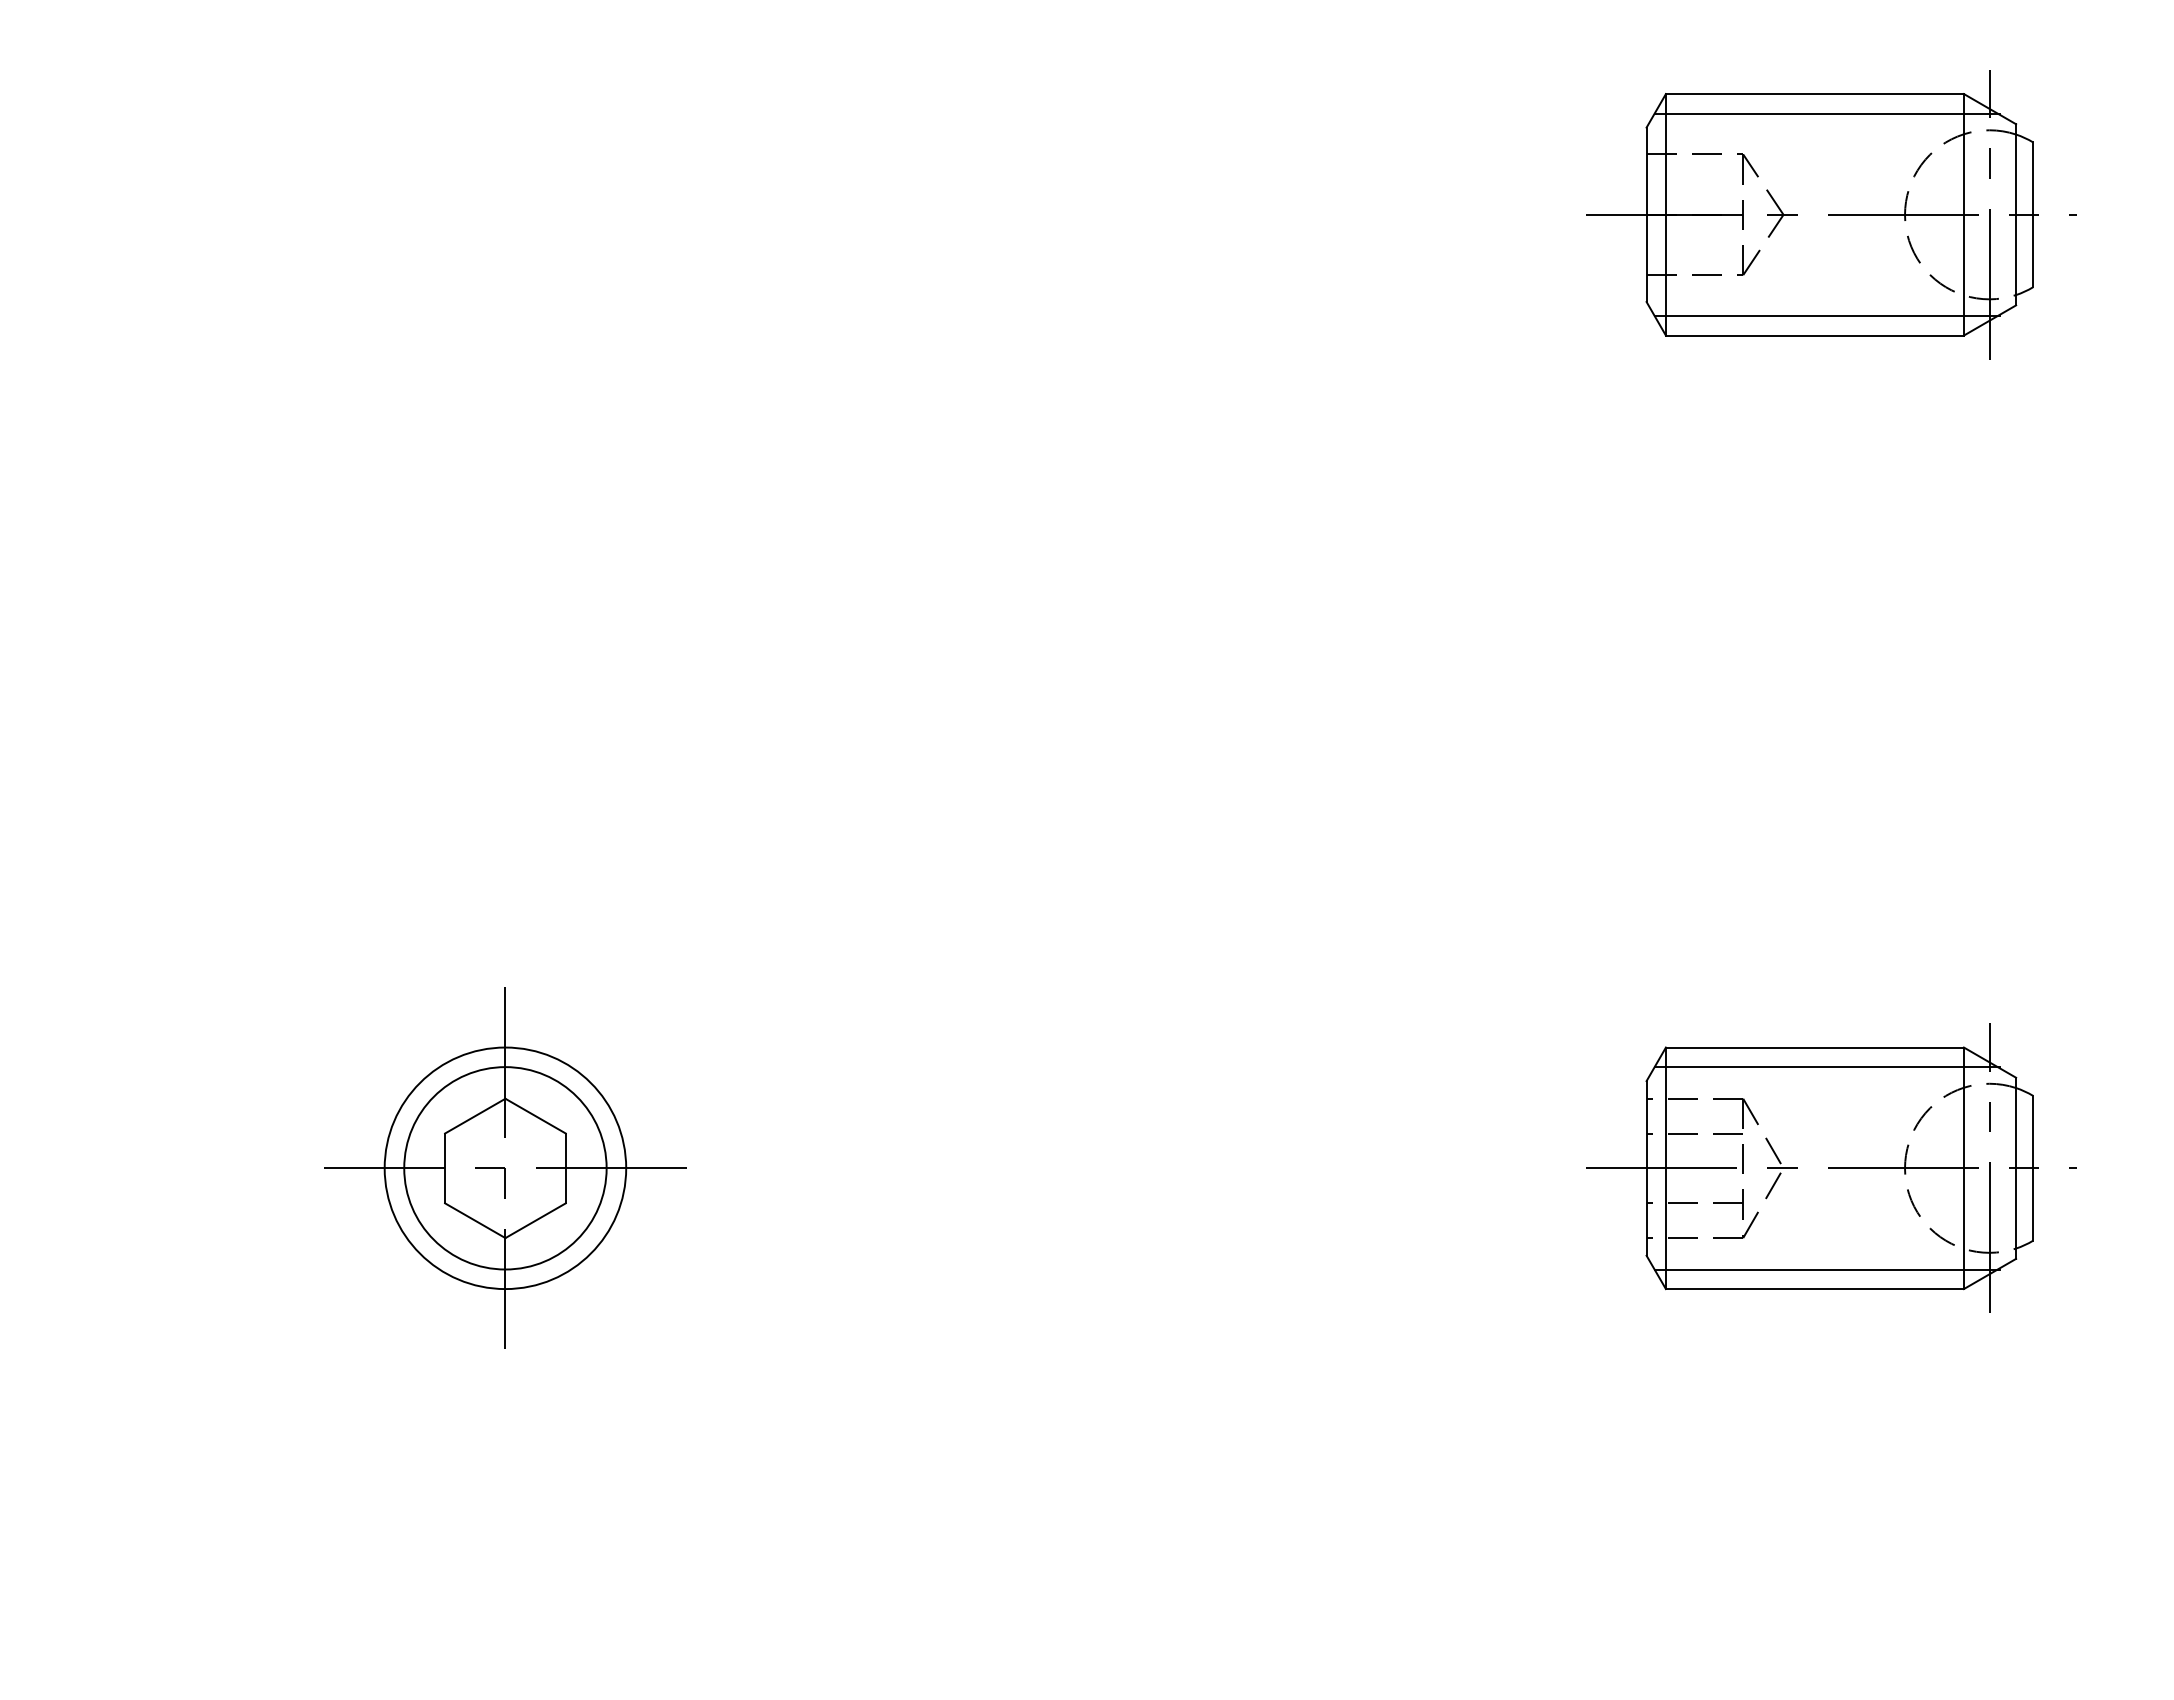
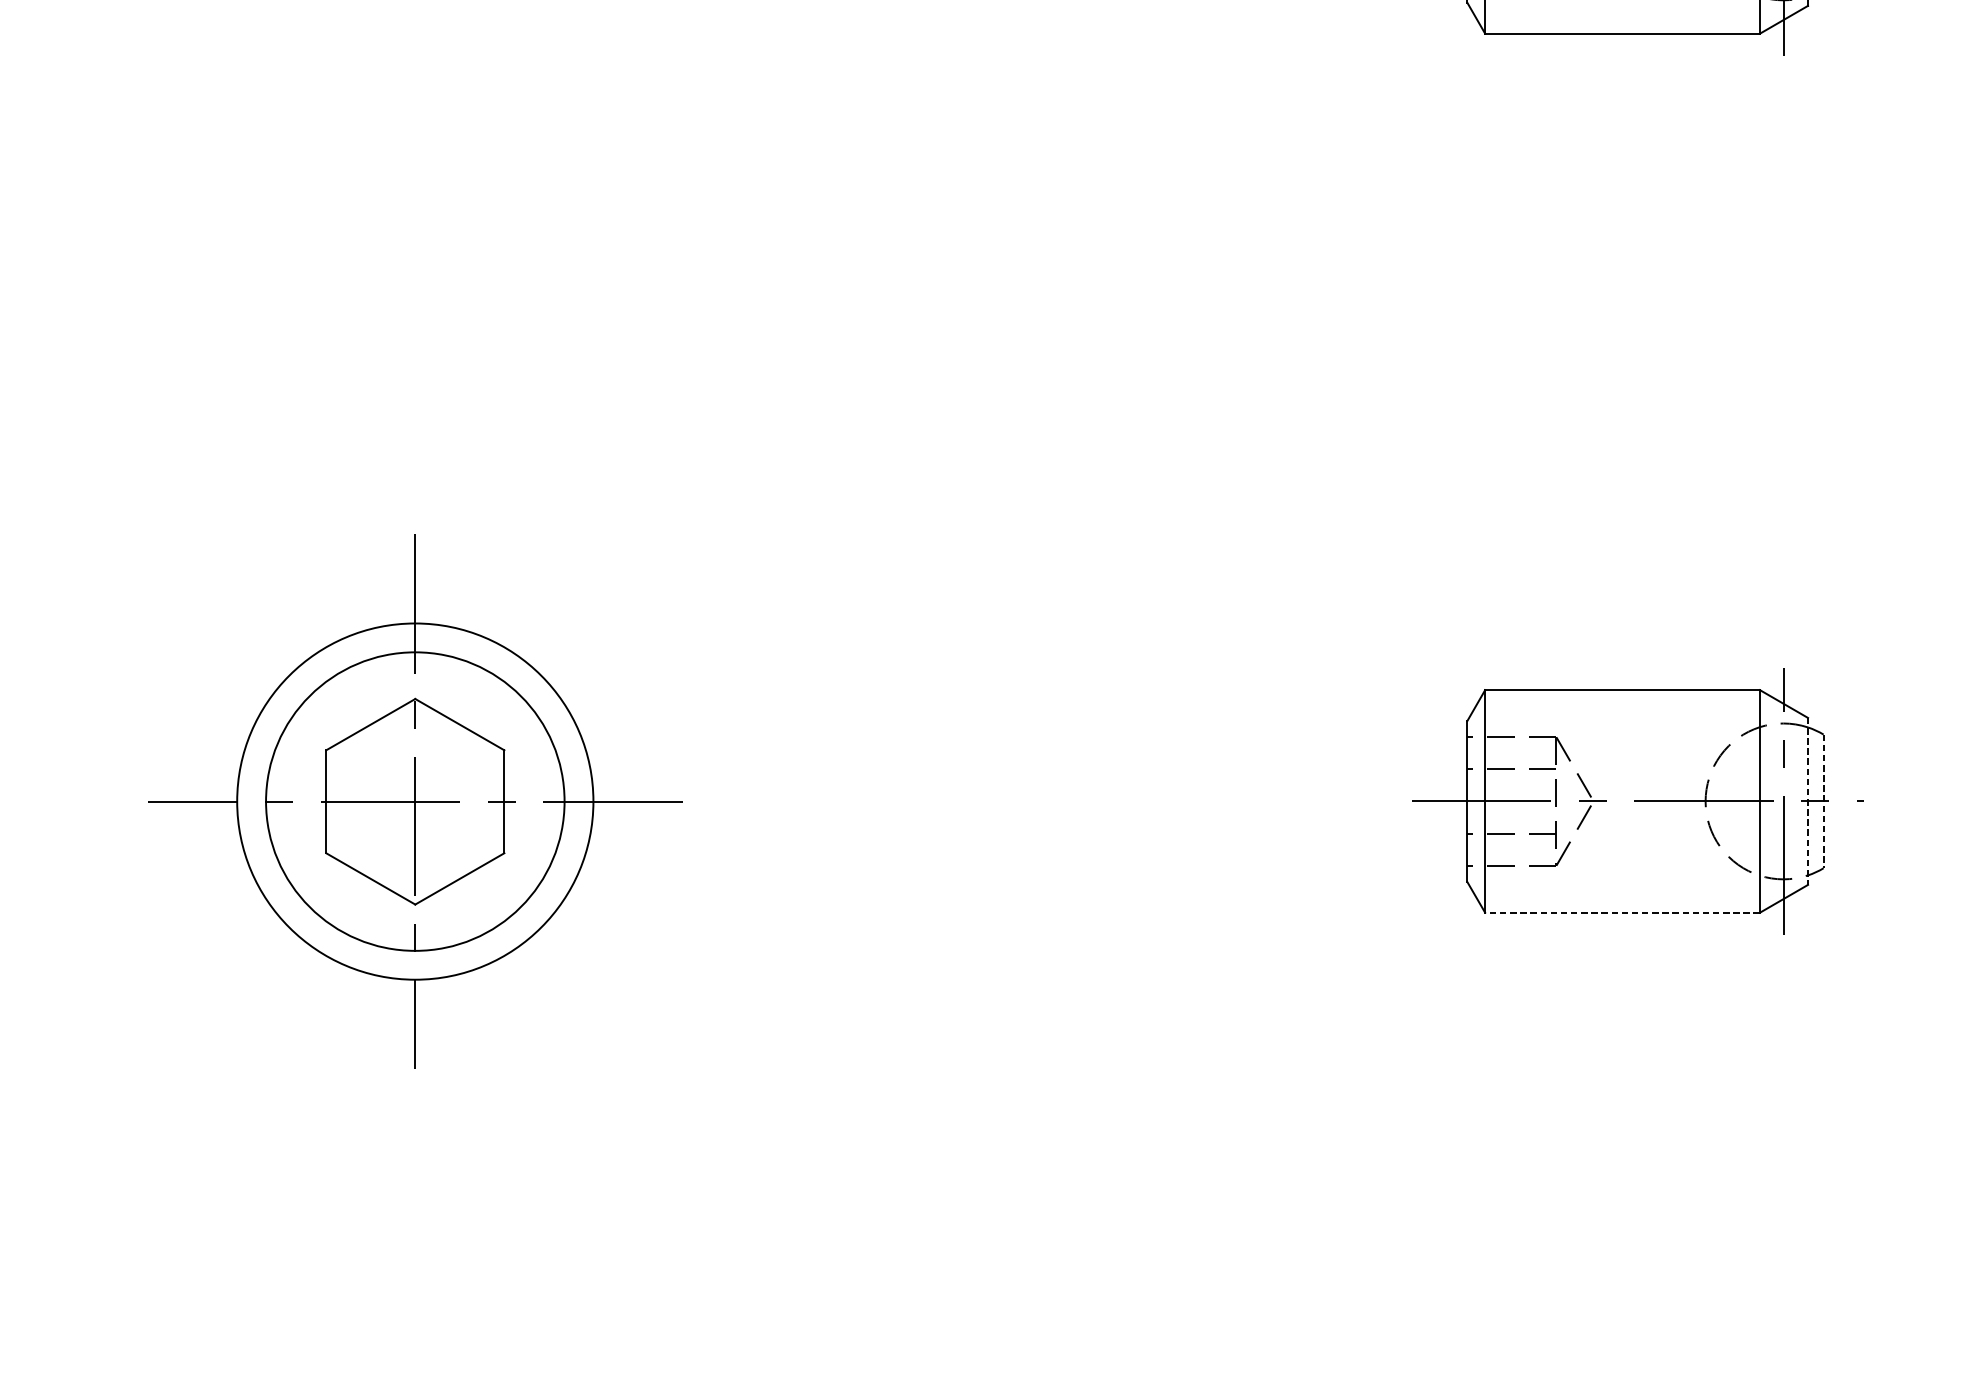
line: (1826, 316) -> (1633, 16), removed
line: (1826, 1067) -> (1633, 708), removed
part: (505, 1167) -> (415, 800), size x1.6
line: (2016, 1168) -> (1808, 801), solid -> dashed
line: (2033, 1168) -> (1824, 801), solid -> dashed
line: (1826, 1269) -> (1633, 894), removed
line: (1814, 1289) -> (1622, 913), solid -> dashed

